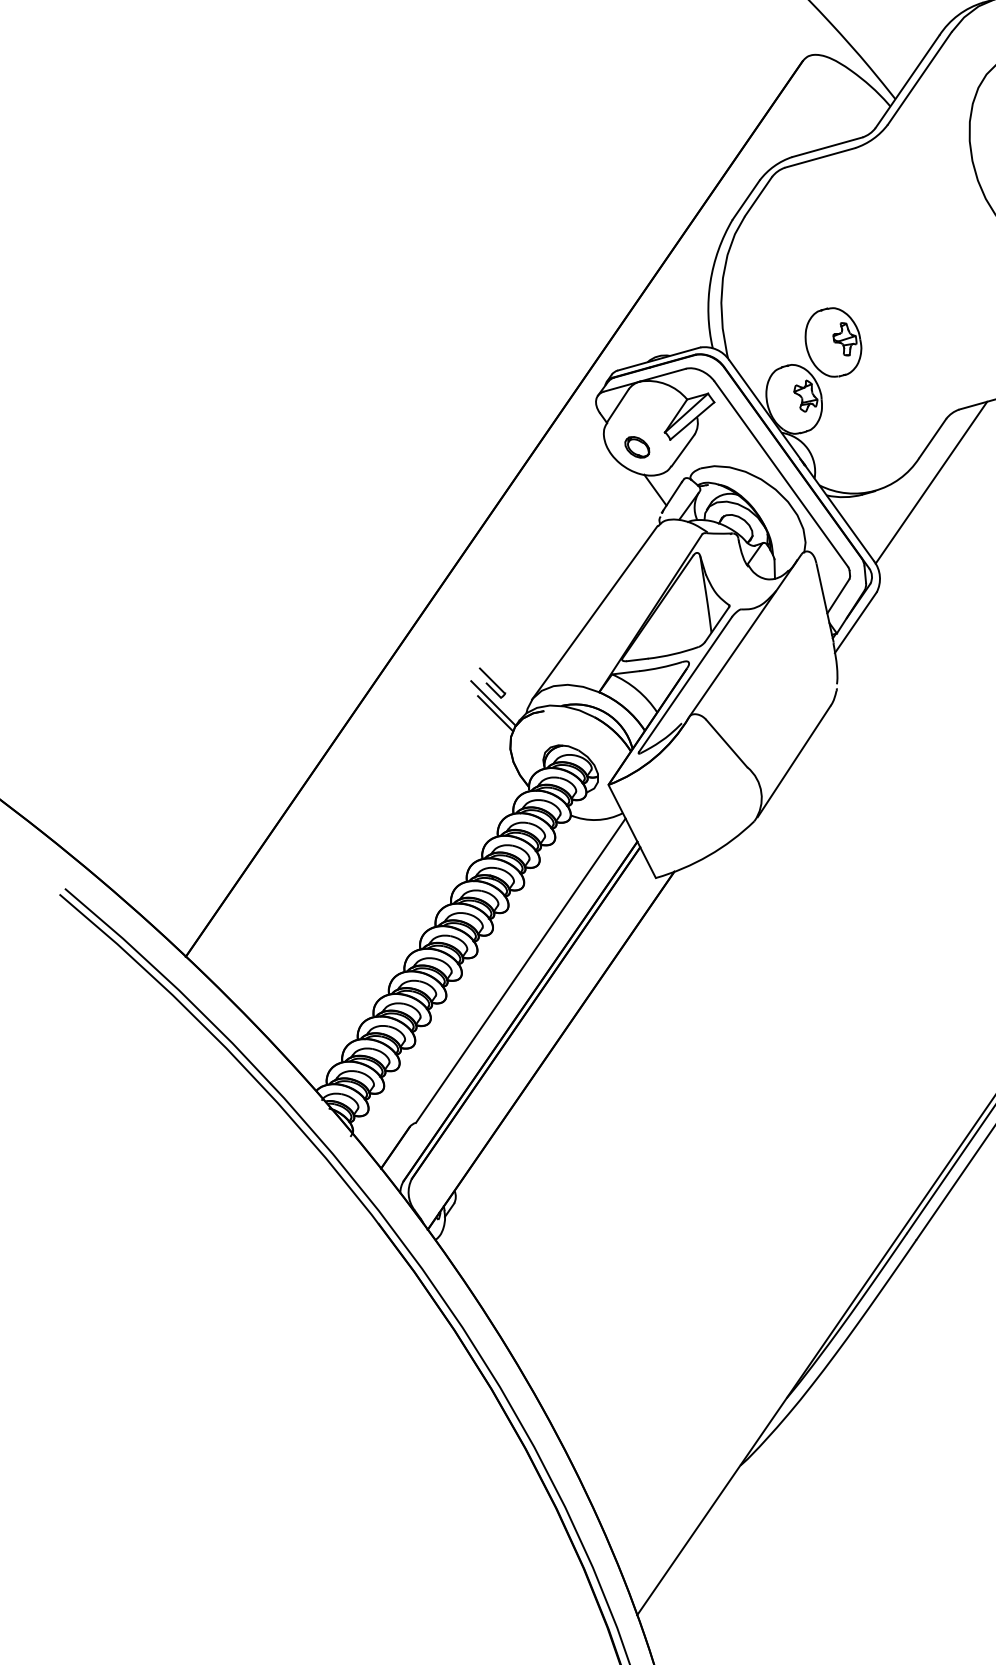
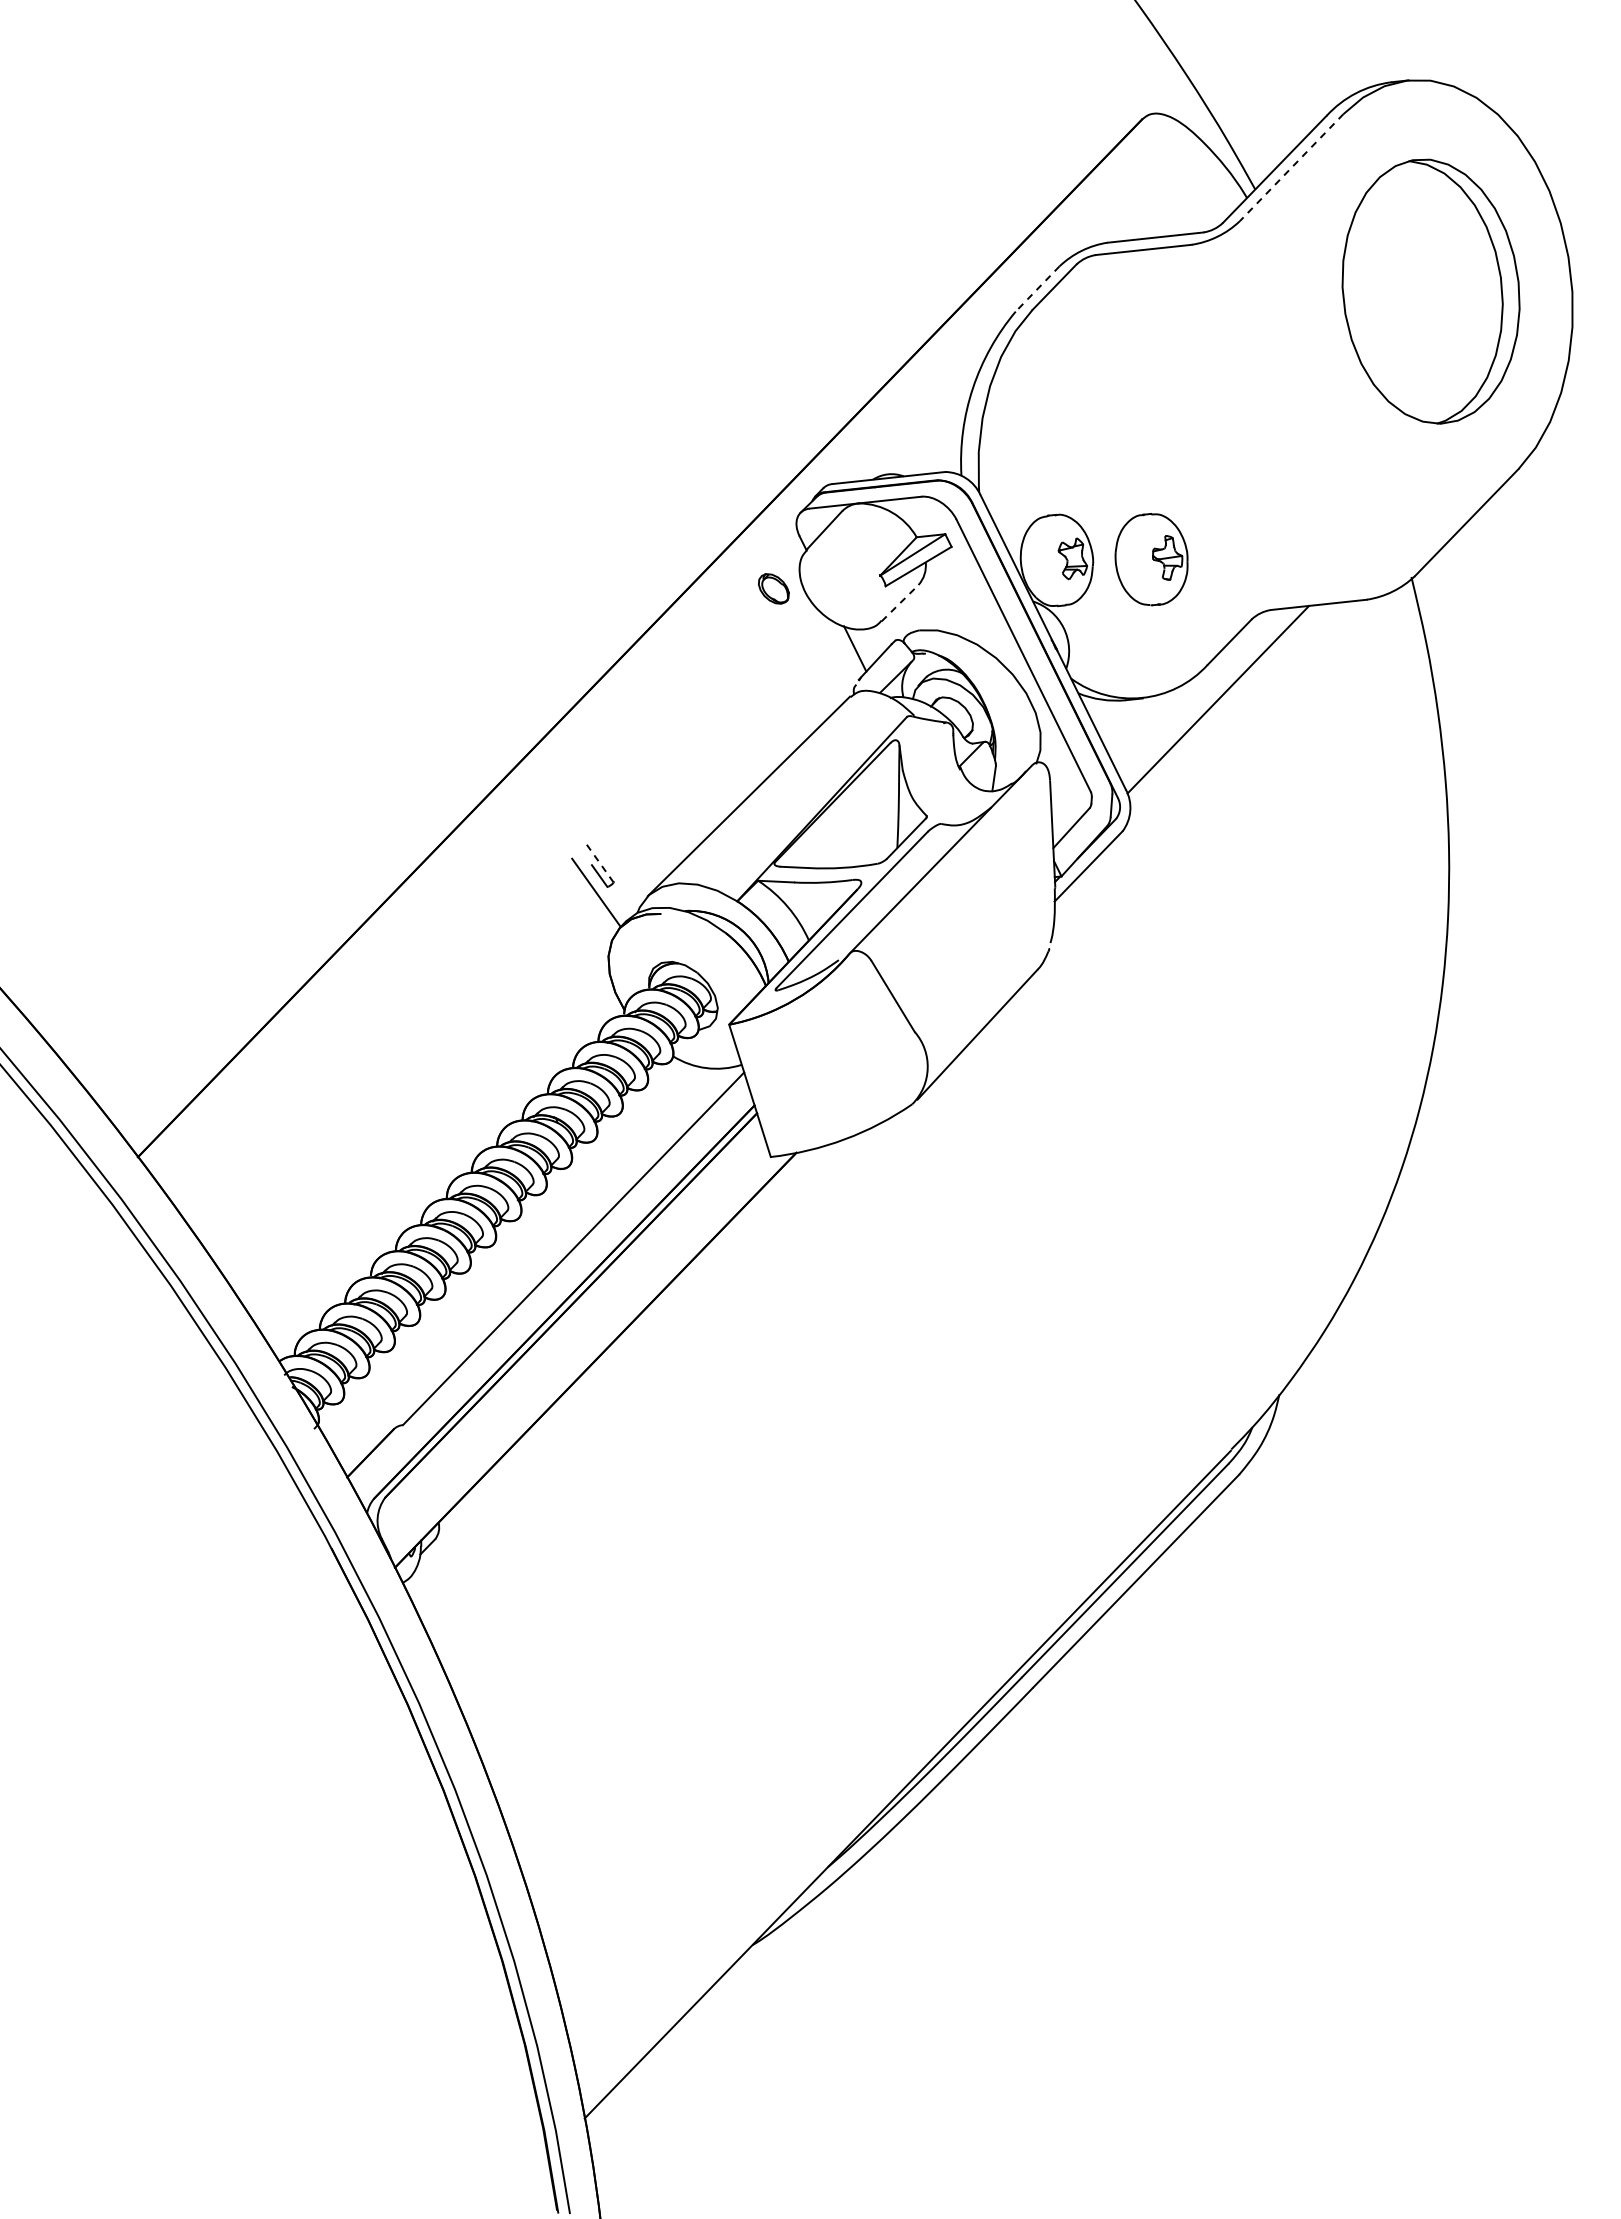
line: (919, 78) -> (1291, 167), solid -> dashed
line: (746, 199) -> (1037, 288), solid -> dashed
part: (833, 342) -> (1151, 559), moved
part: (636, 447) -> (773, 588), moved
line: (683, 450) -> (900, 603), solid -> dashed
line: (492, 681) -> (599, 863), solid -> dashed
line: (495, 713) -> (596, 906), removed

